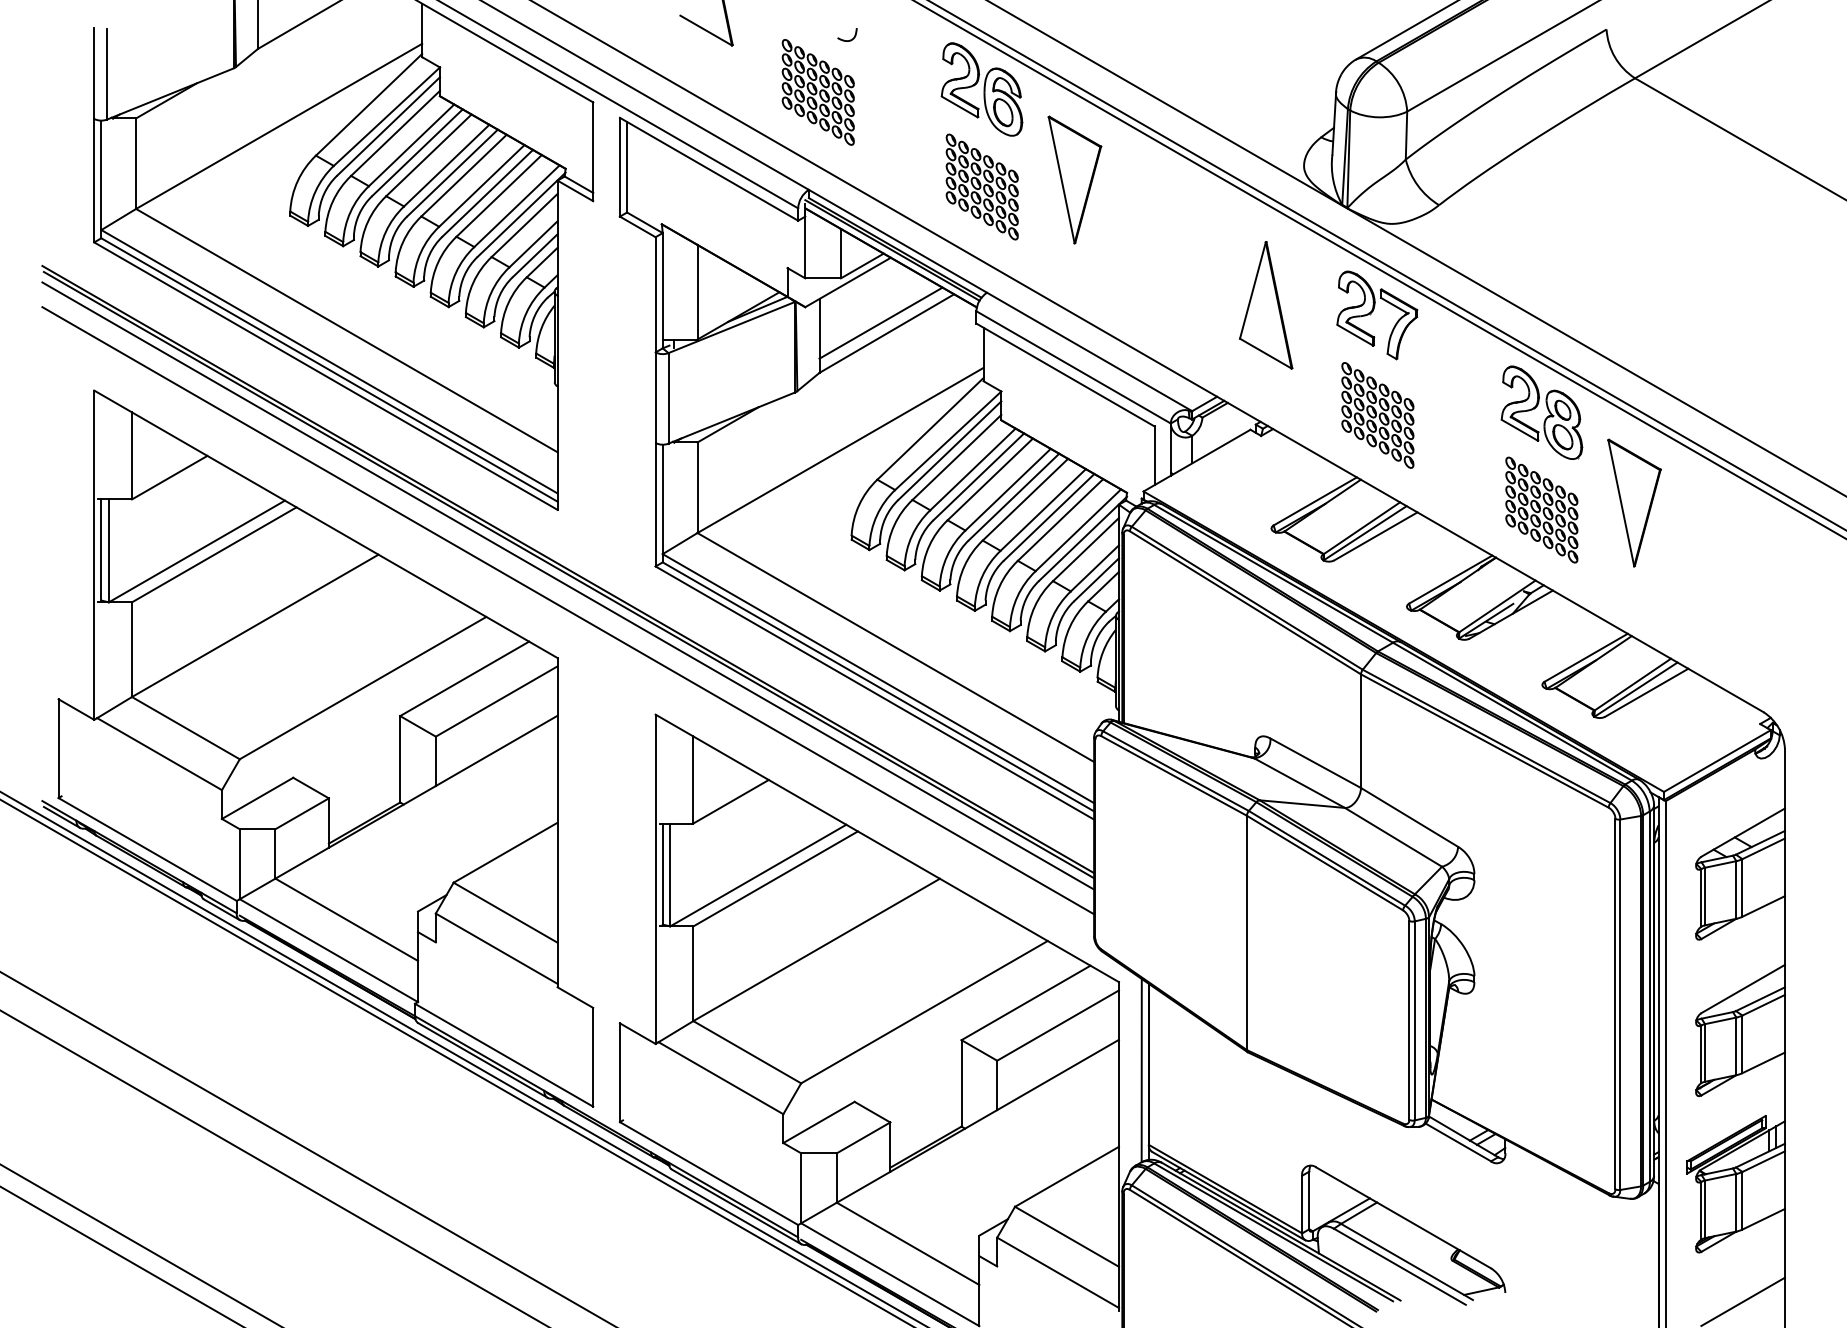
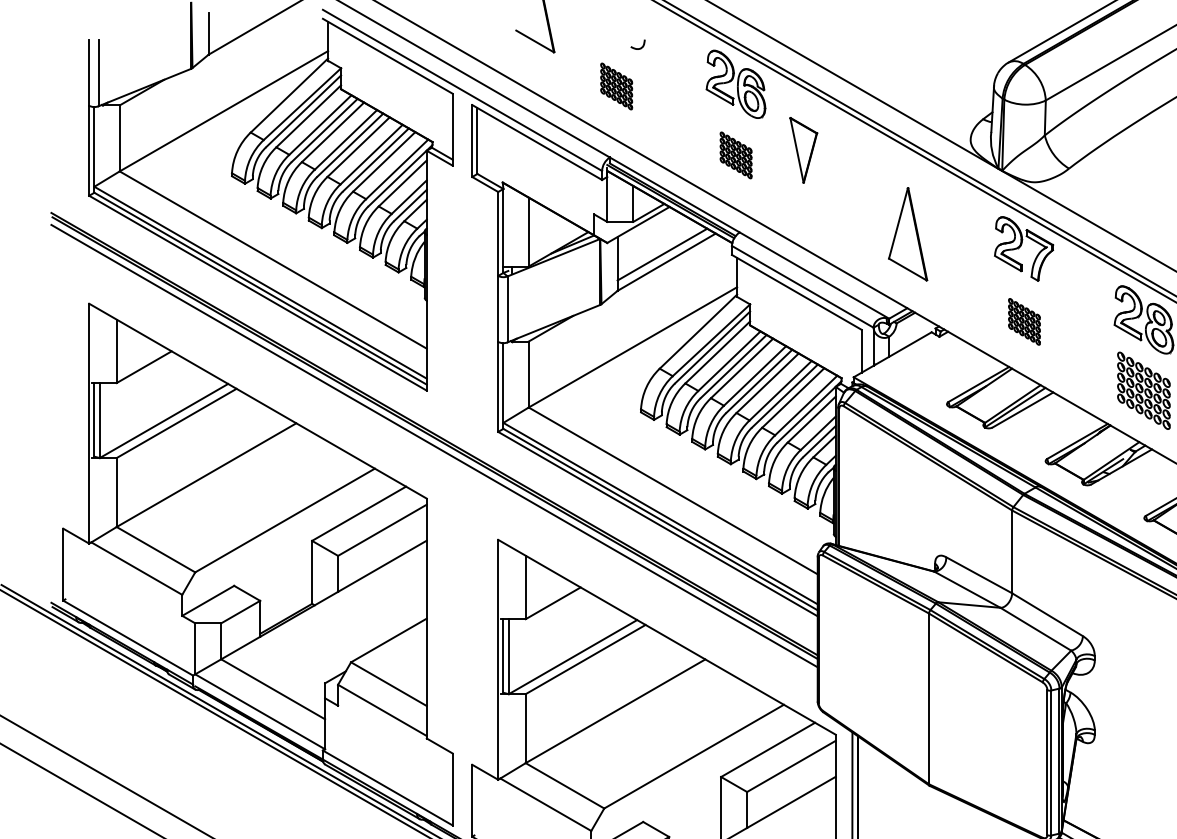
part: (817, 92) -> (616, 86), size x0.6
part: (1074, 179) -> (803, 149), size x0.7
part: (981, 186) -> (735, 155), size x0.6
part: (1266, 305) -> (908, 234), moved
part: (1377, 415) -> (1024, 321), size x0.6
line: (568, 610) -> (434, 463), removed

